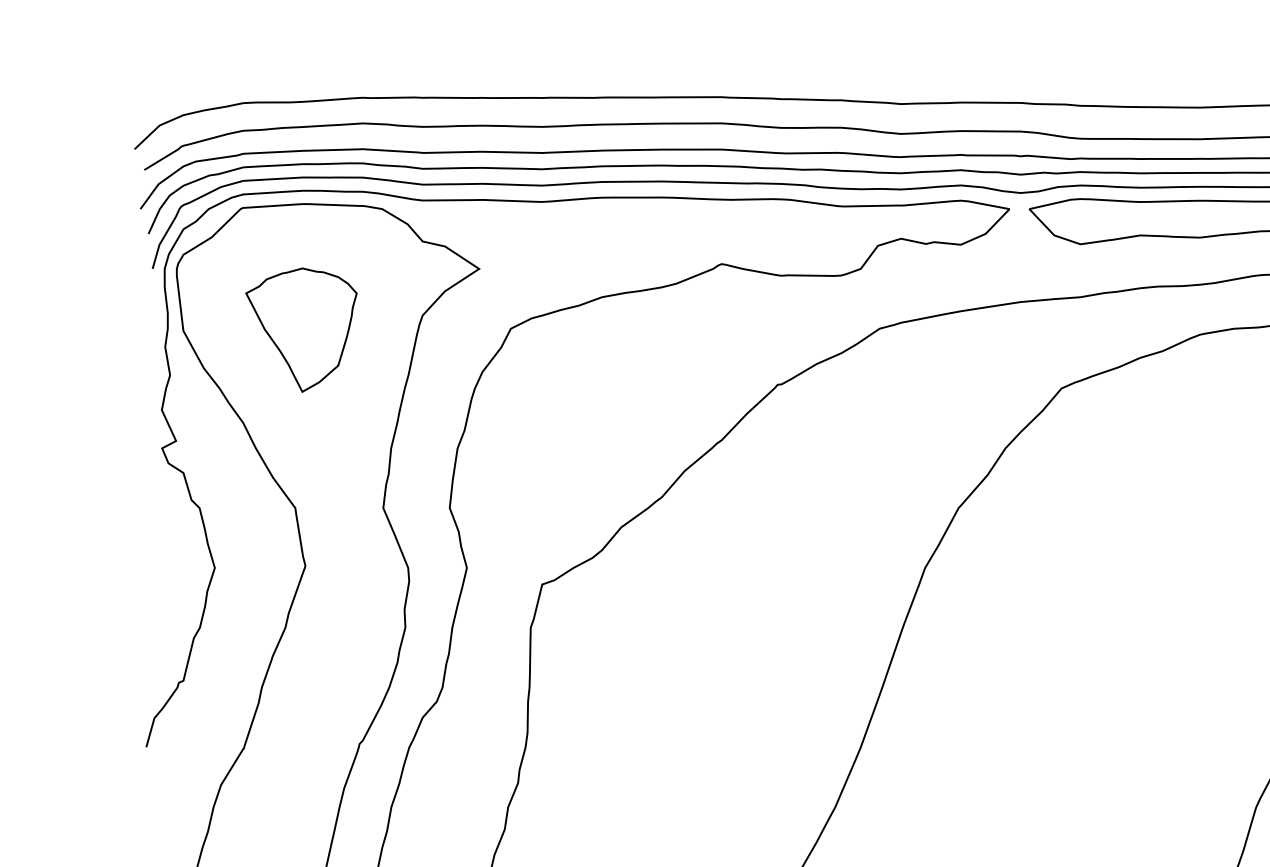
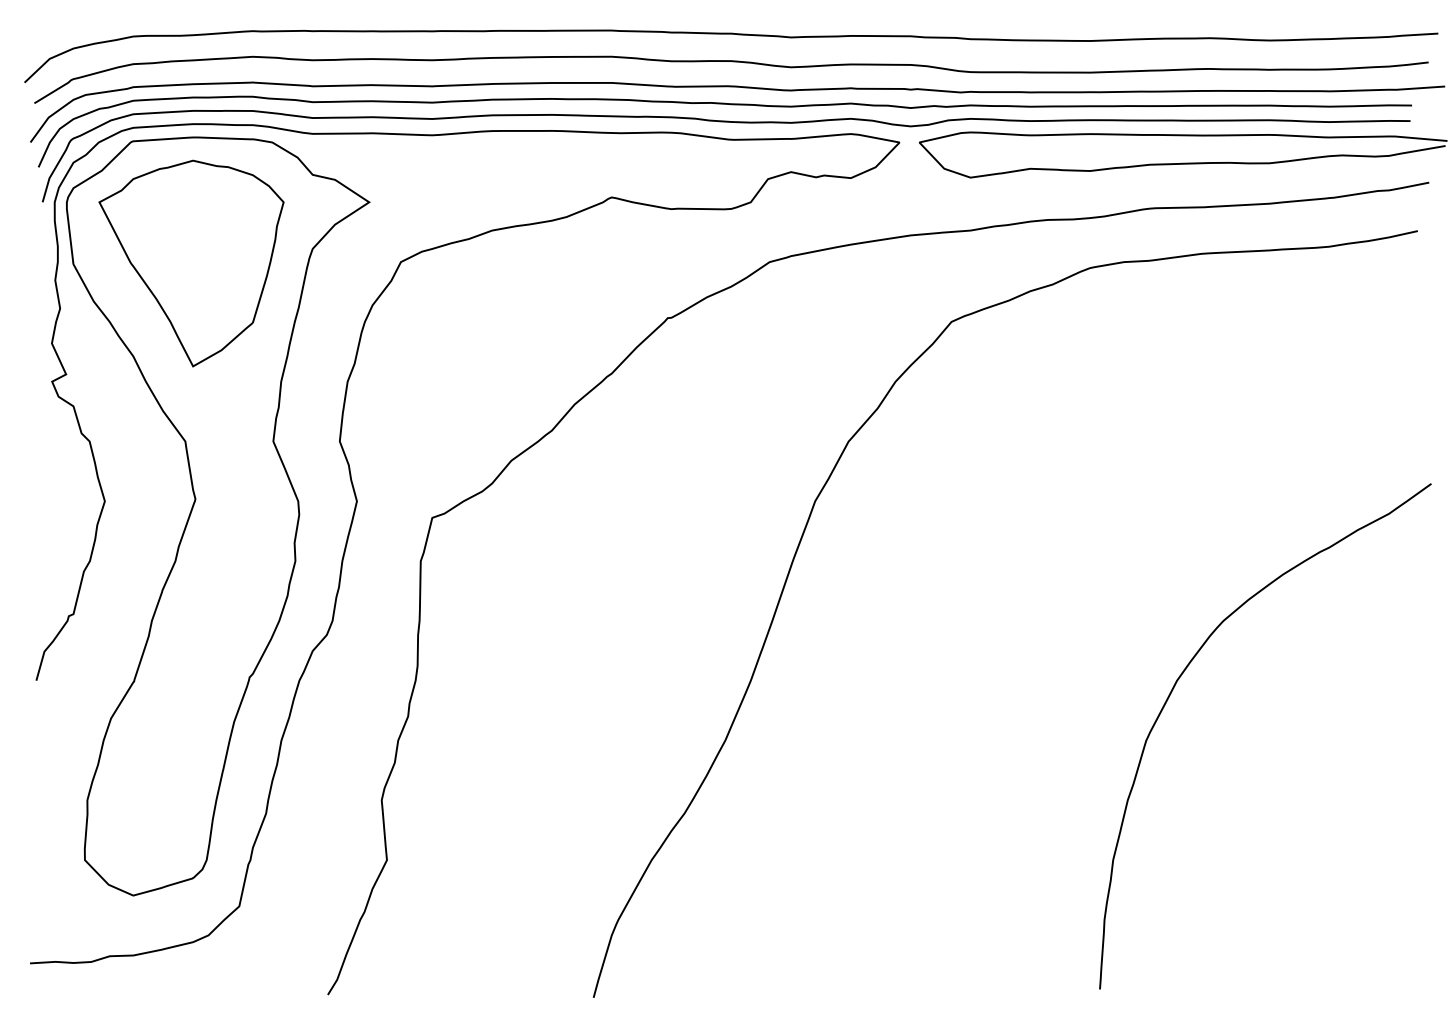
part: (301, 330) -> (191, 263), size x1.67

